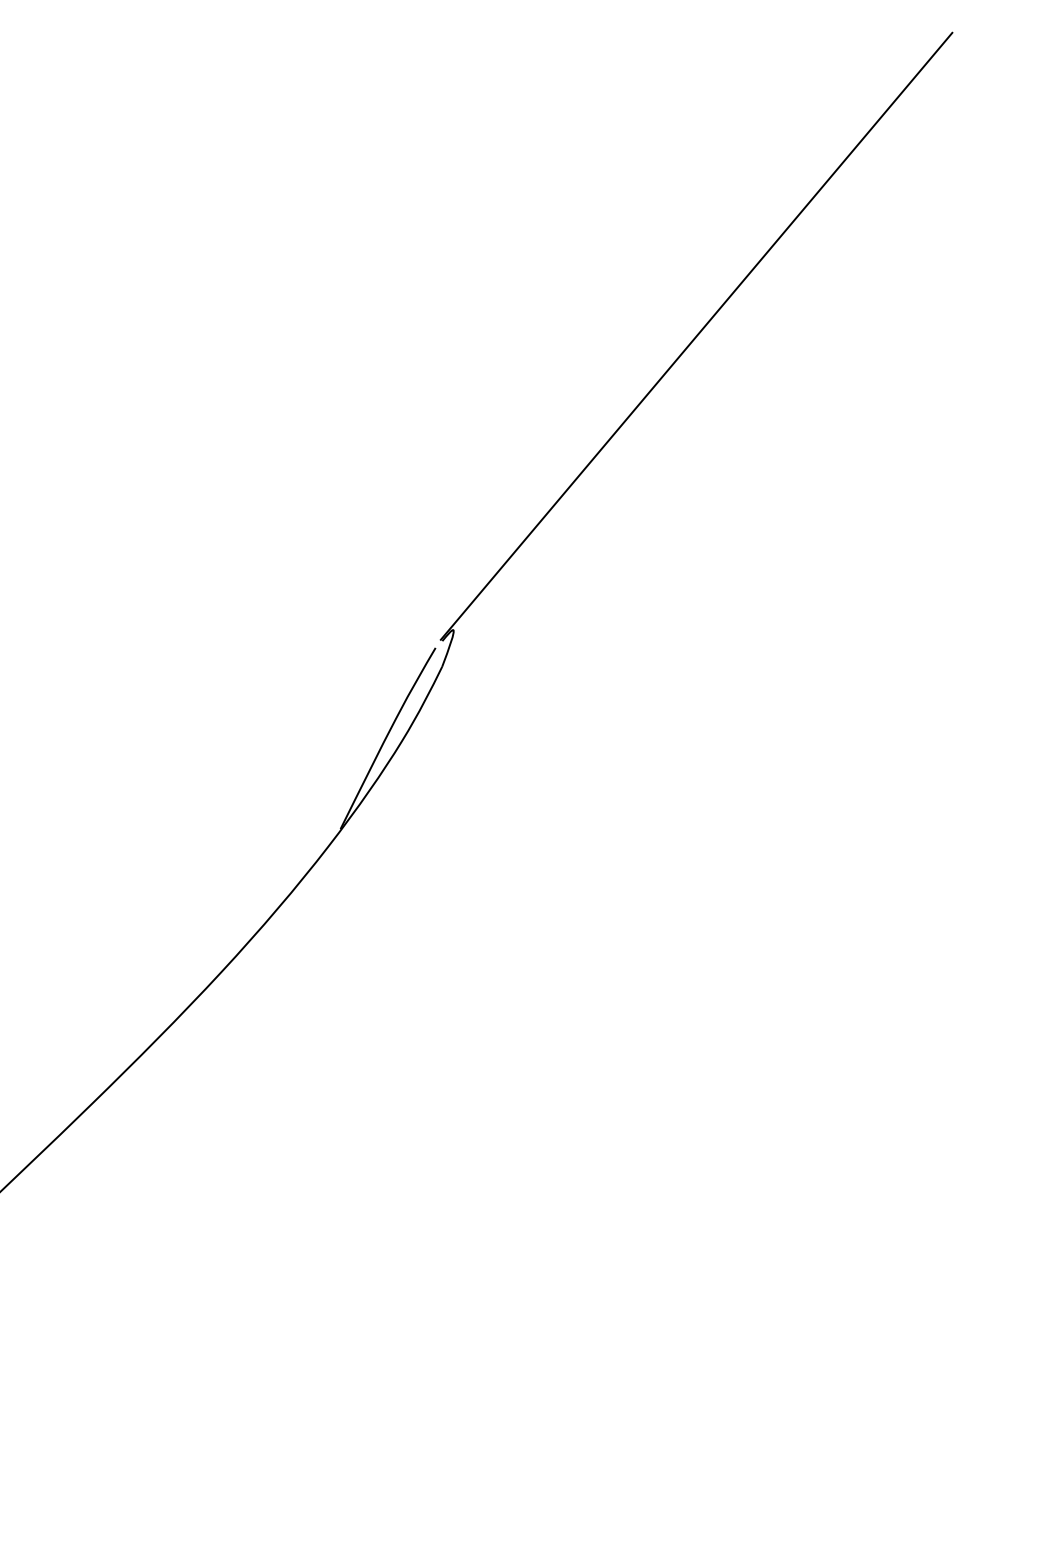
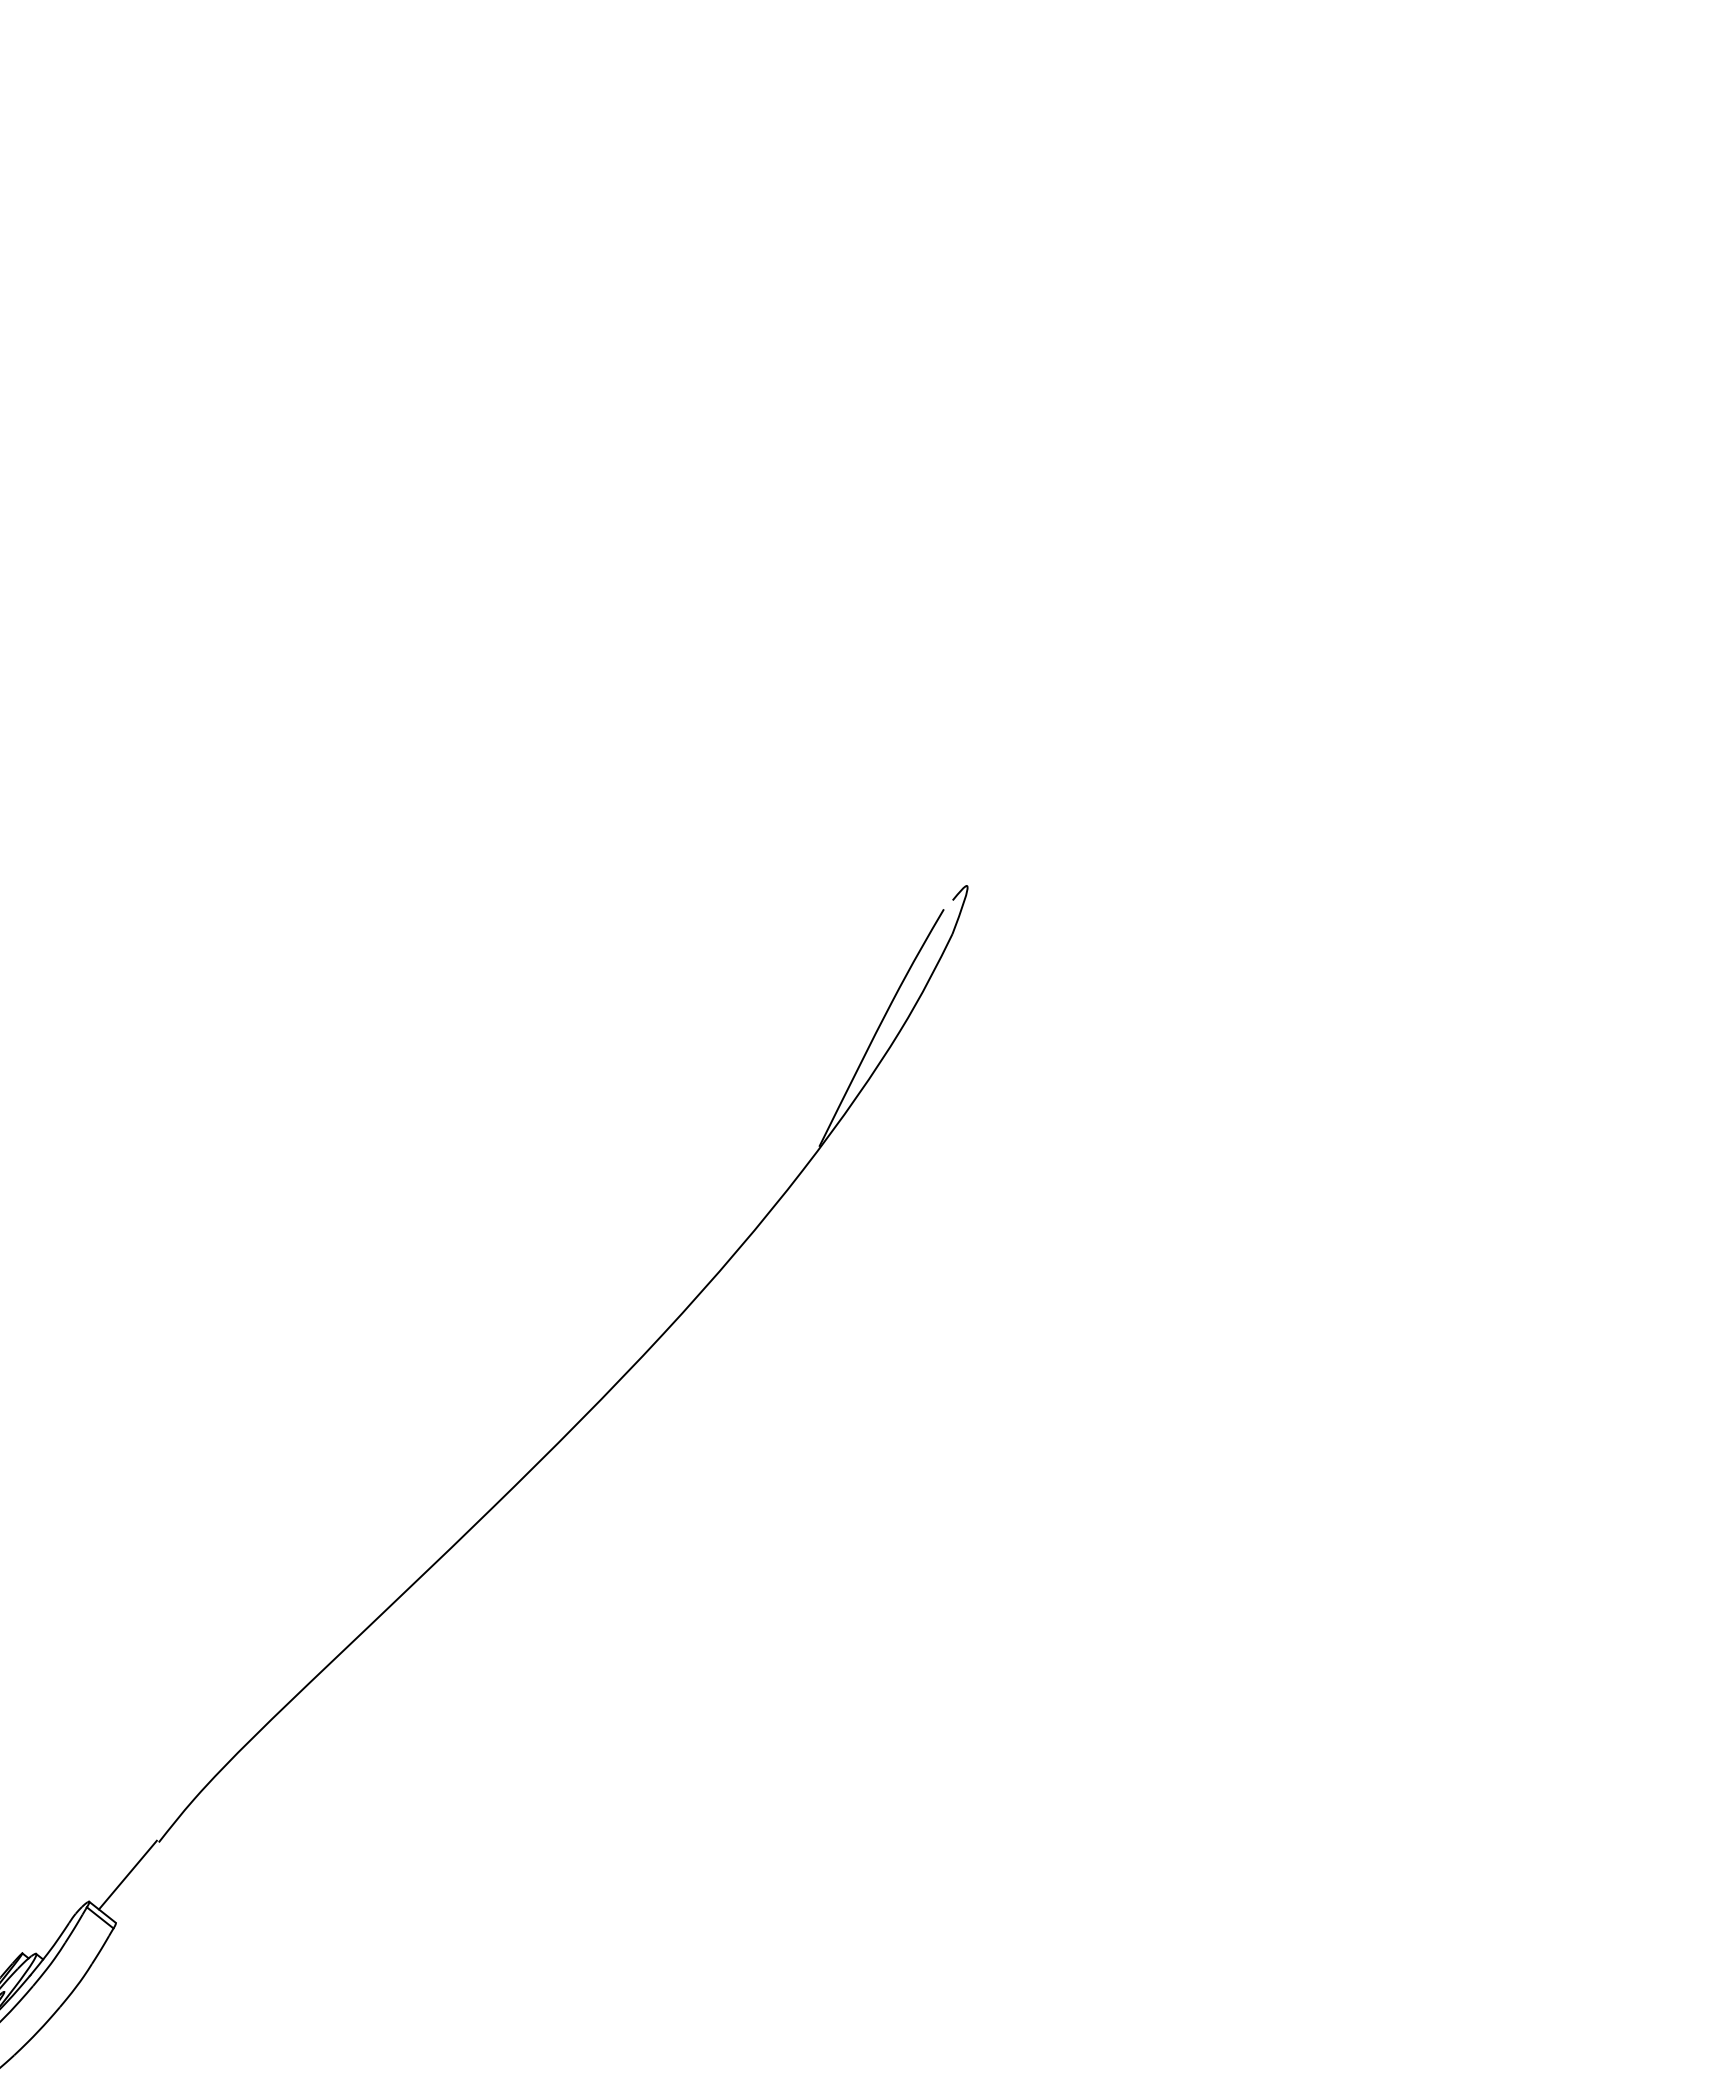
line: (696, 335) -> (1285, 500), removed

